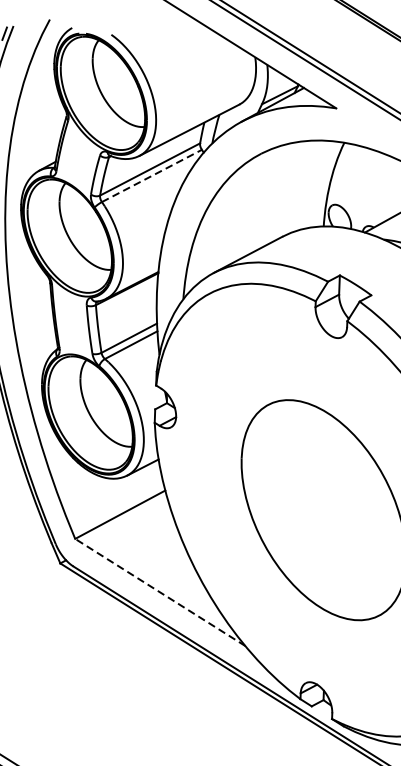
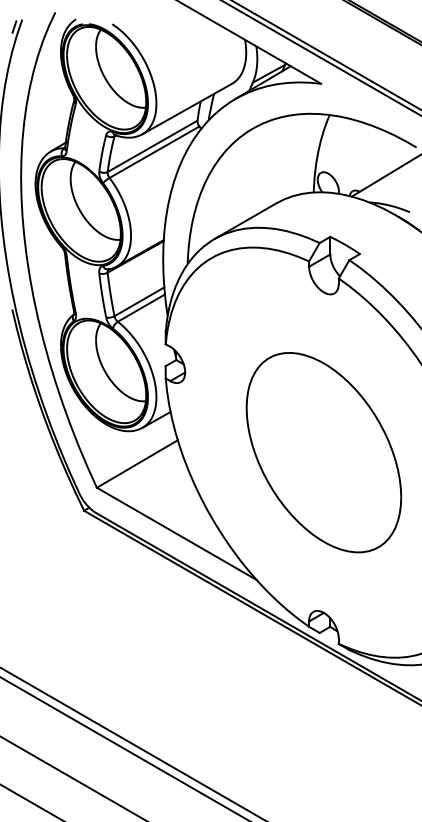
line: (151, 176) -> (154, 152), dashed -> solid
line: (159, 592) -> (176, 533), dashed -> solid

